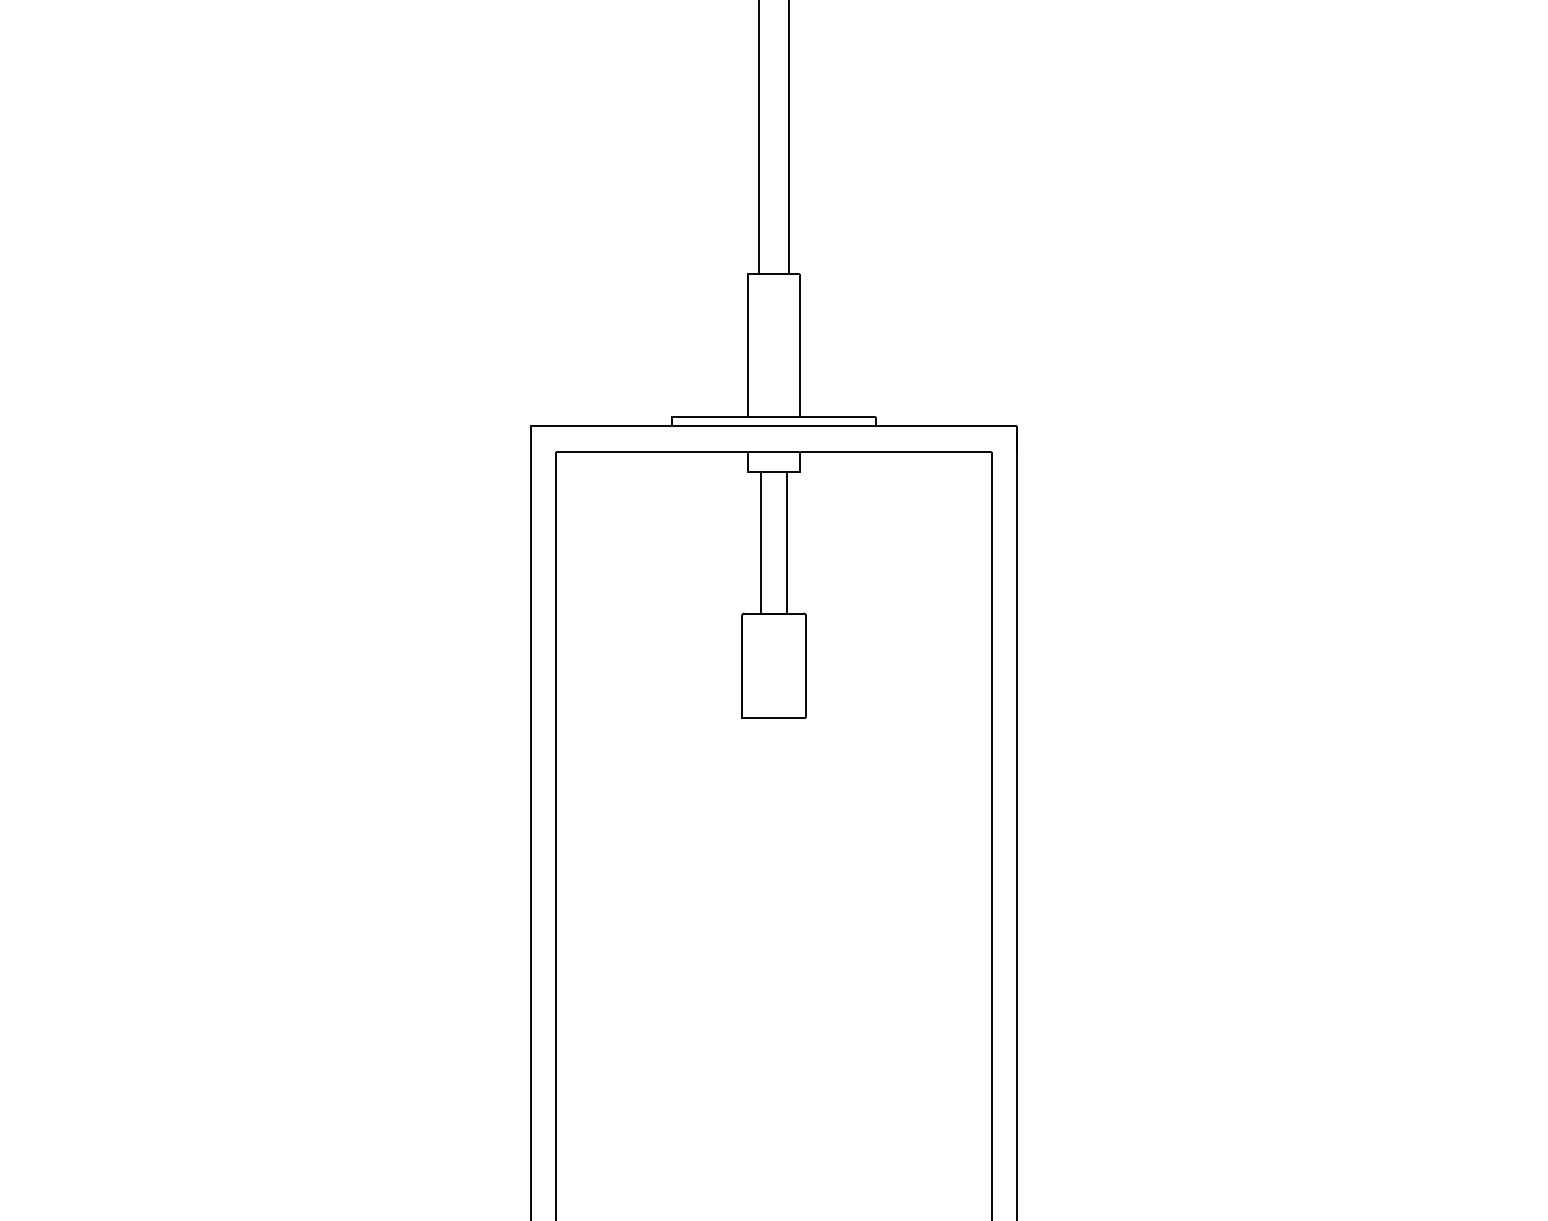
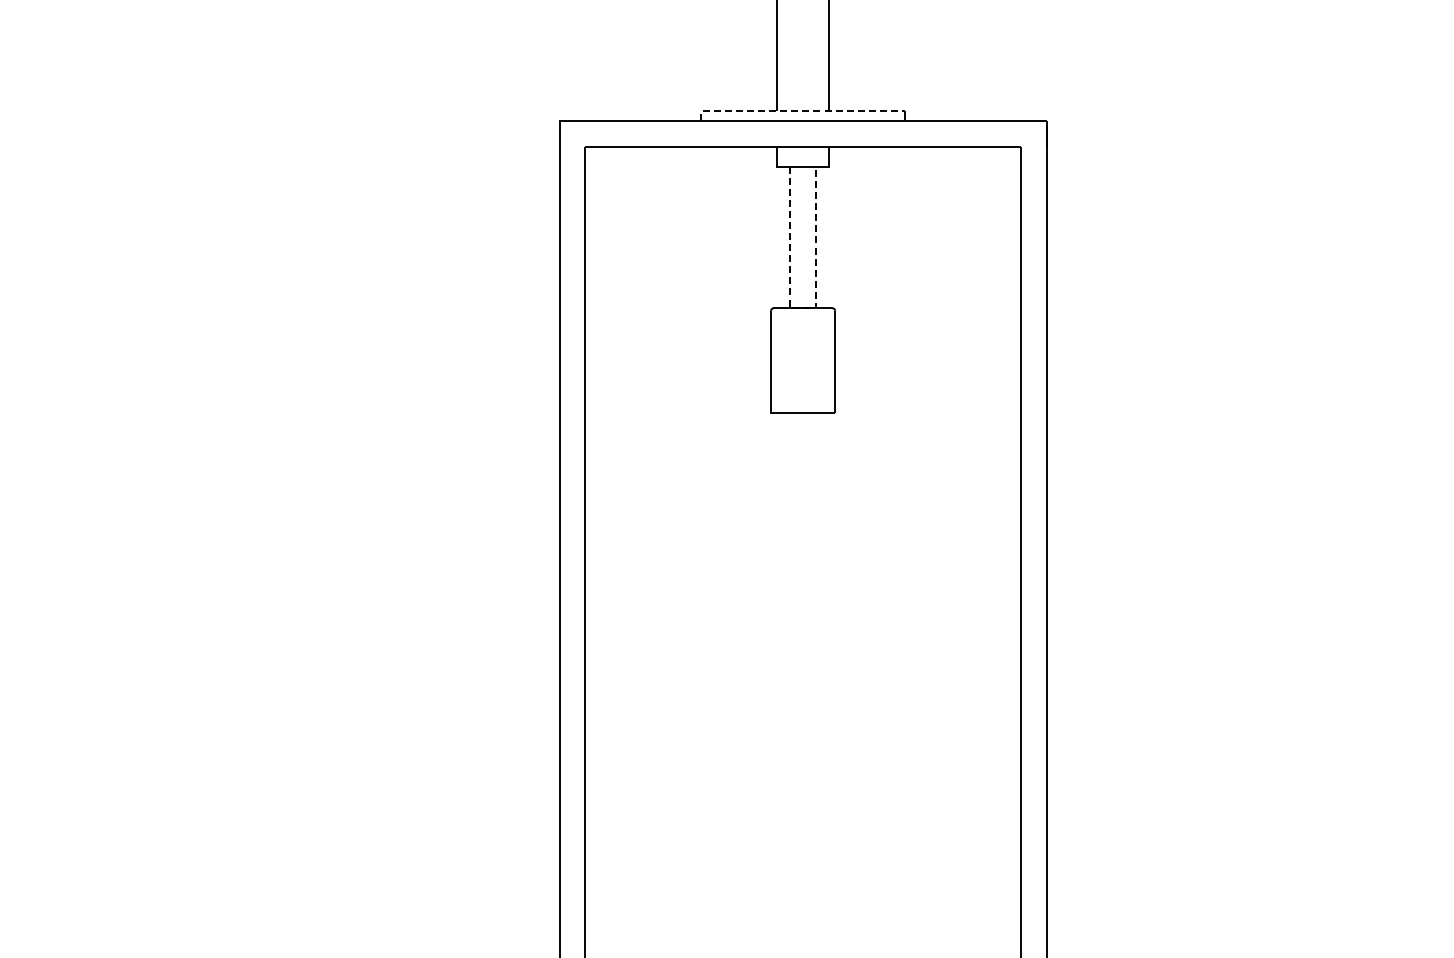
line: (769, 416) -> (798, 111), solid -> dashed
line: (774, 613) -> (803, 308), solid -> dashed

